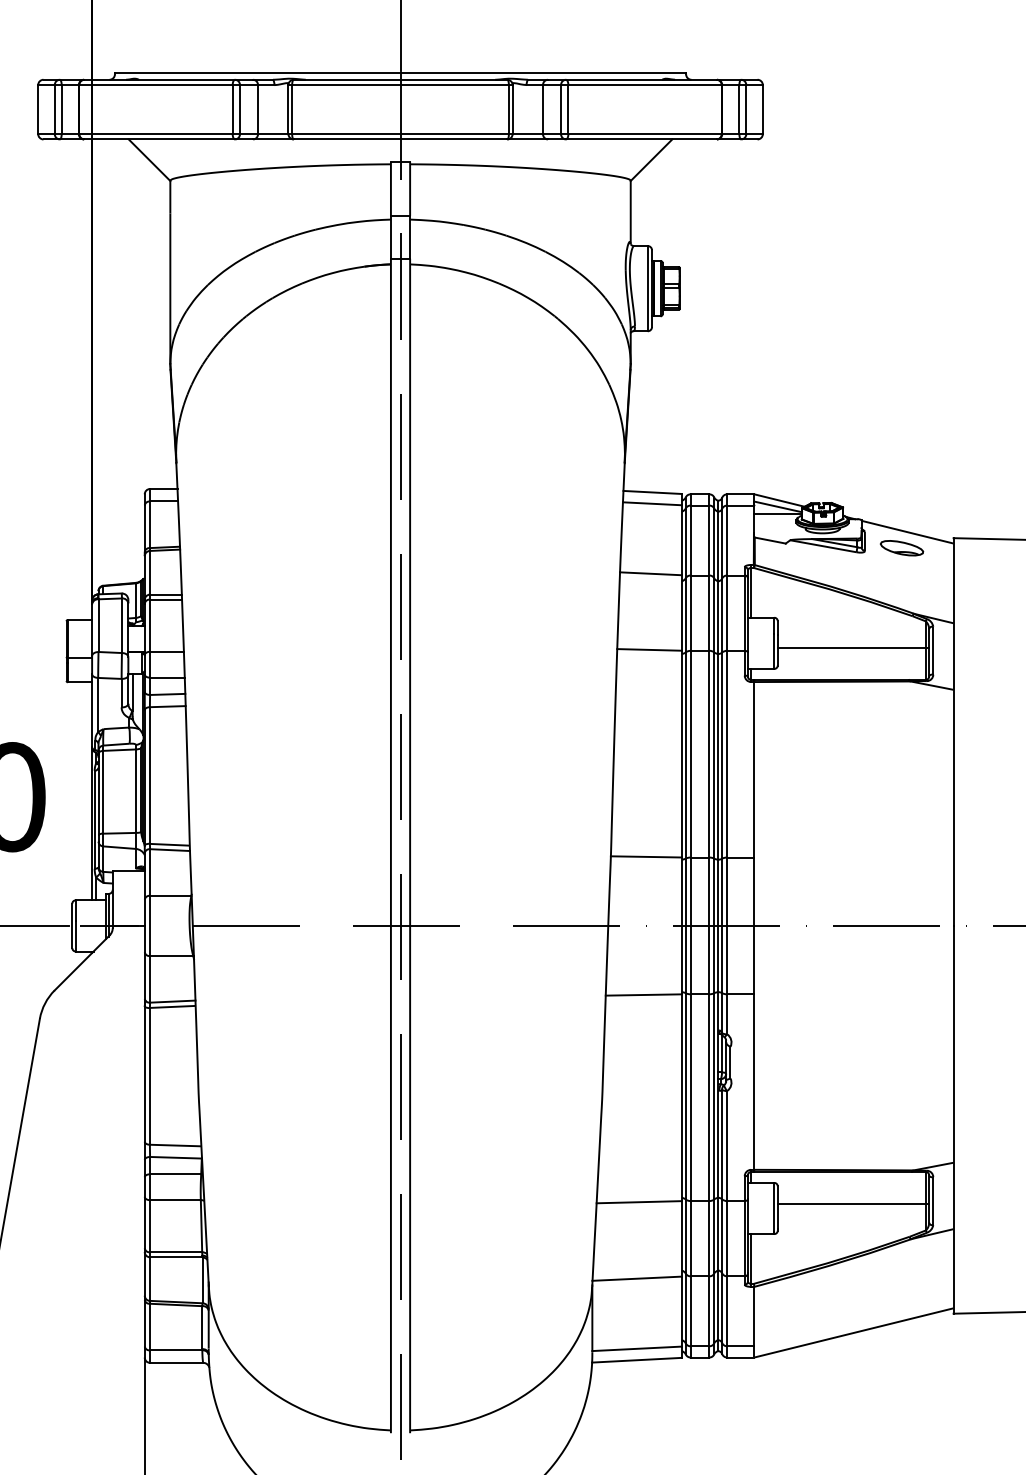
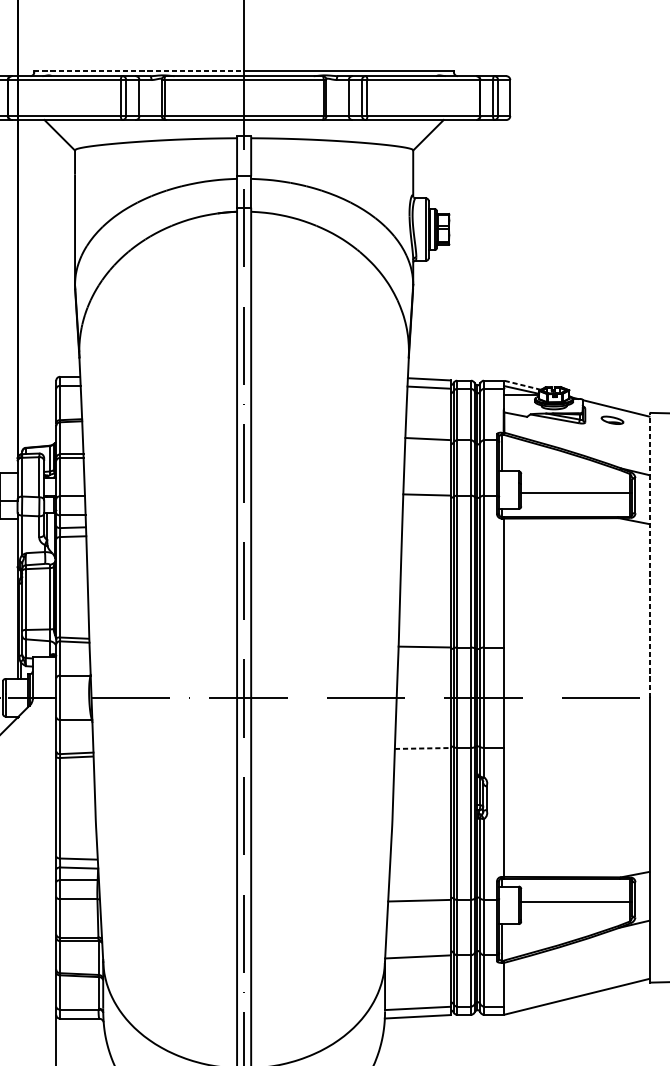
line: (257, 73) -> (139, 71), solid -> dashed
line: (779, 500) -> (522, 385), solid -> dashed
part: (901, 548) -> (612, 420), size x0.7
line: (953, 732) -> (650, 555), solid -> dashed
line: (644, 994) -> (423, 748), solid -> dashed

